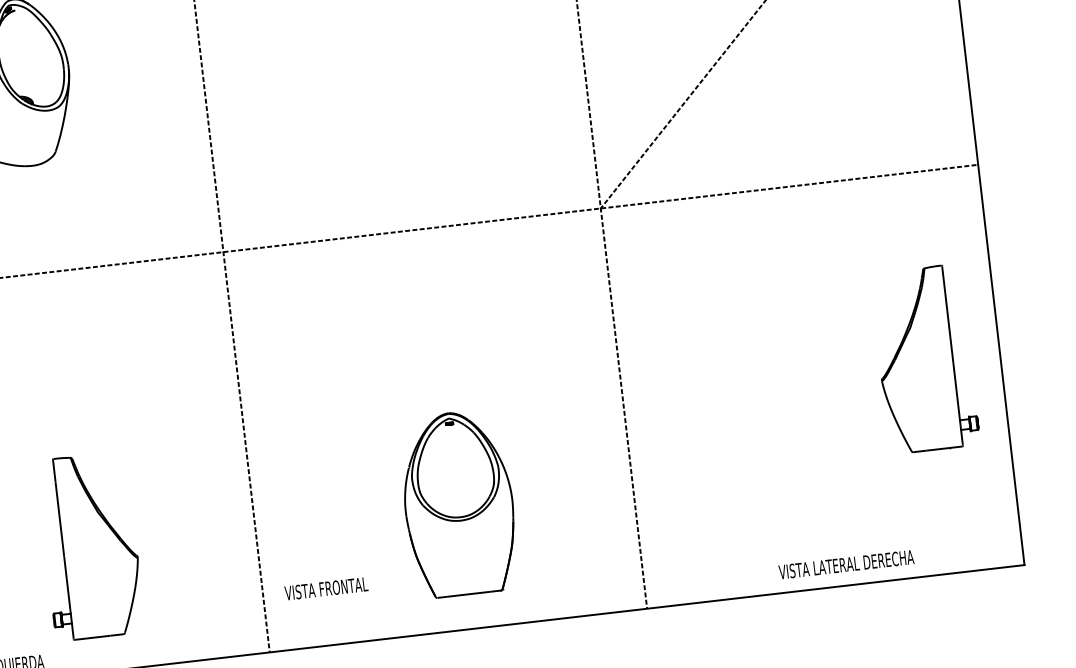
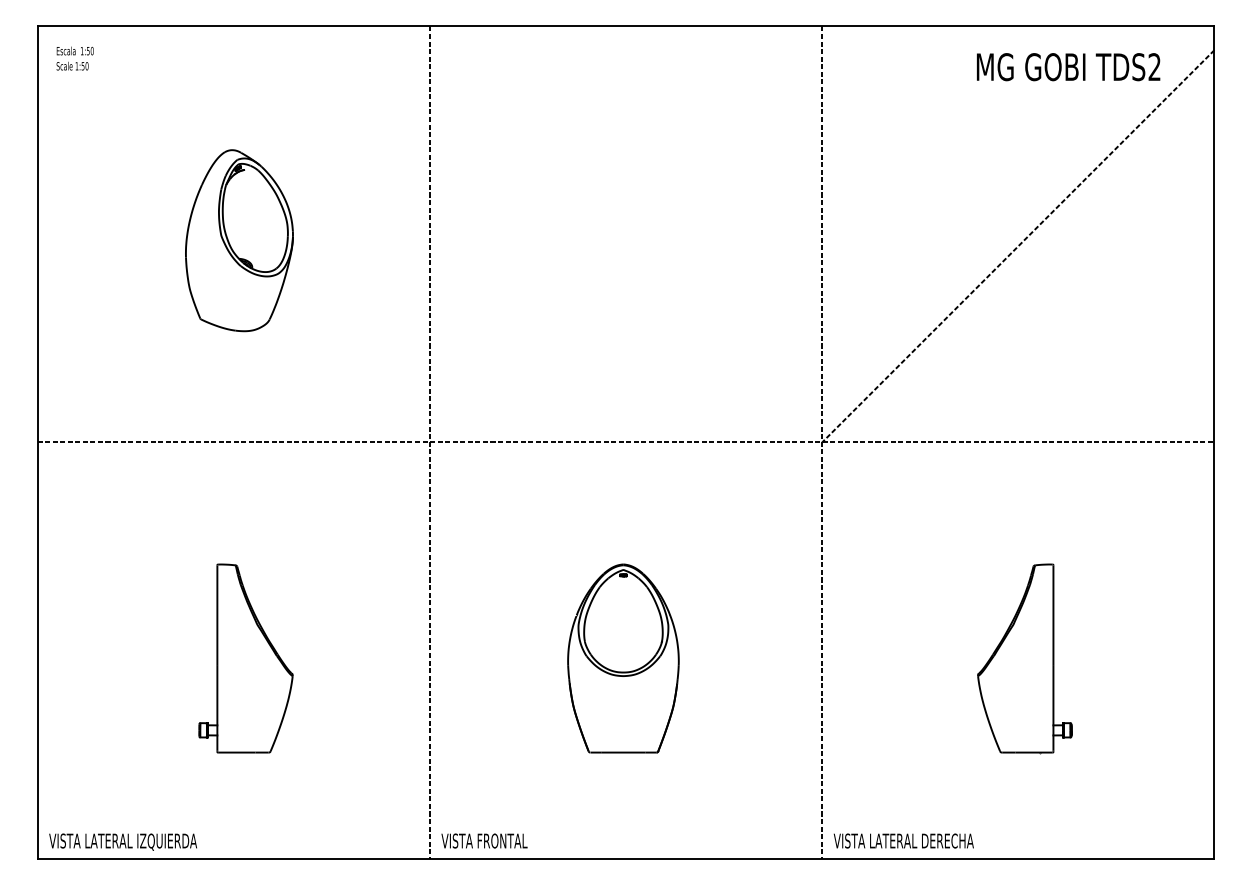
part: (924, 359) -> (1024, 658), moved
part: (458, 503) -> (623, 658), moved
part: (90, 546) -> (245, 658), moved
text: (846, 564) -> (903, 840), moved
text: (326, 588) -> (484, 840), moved

